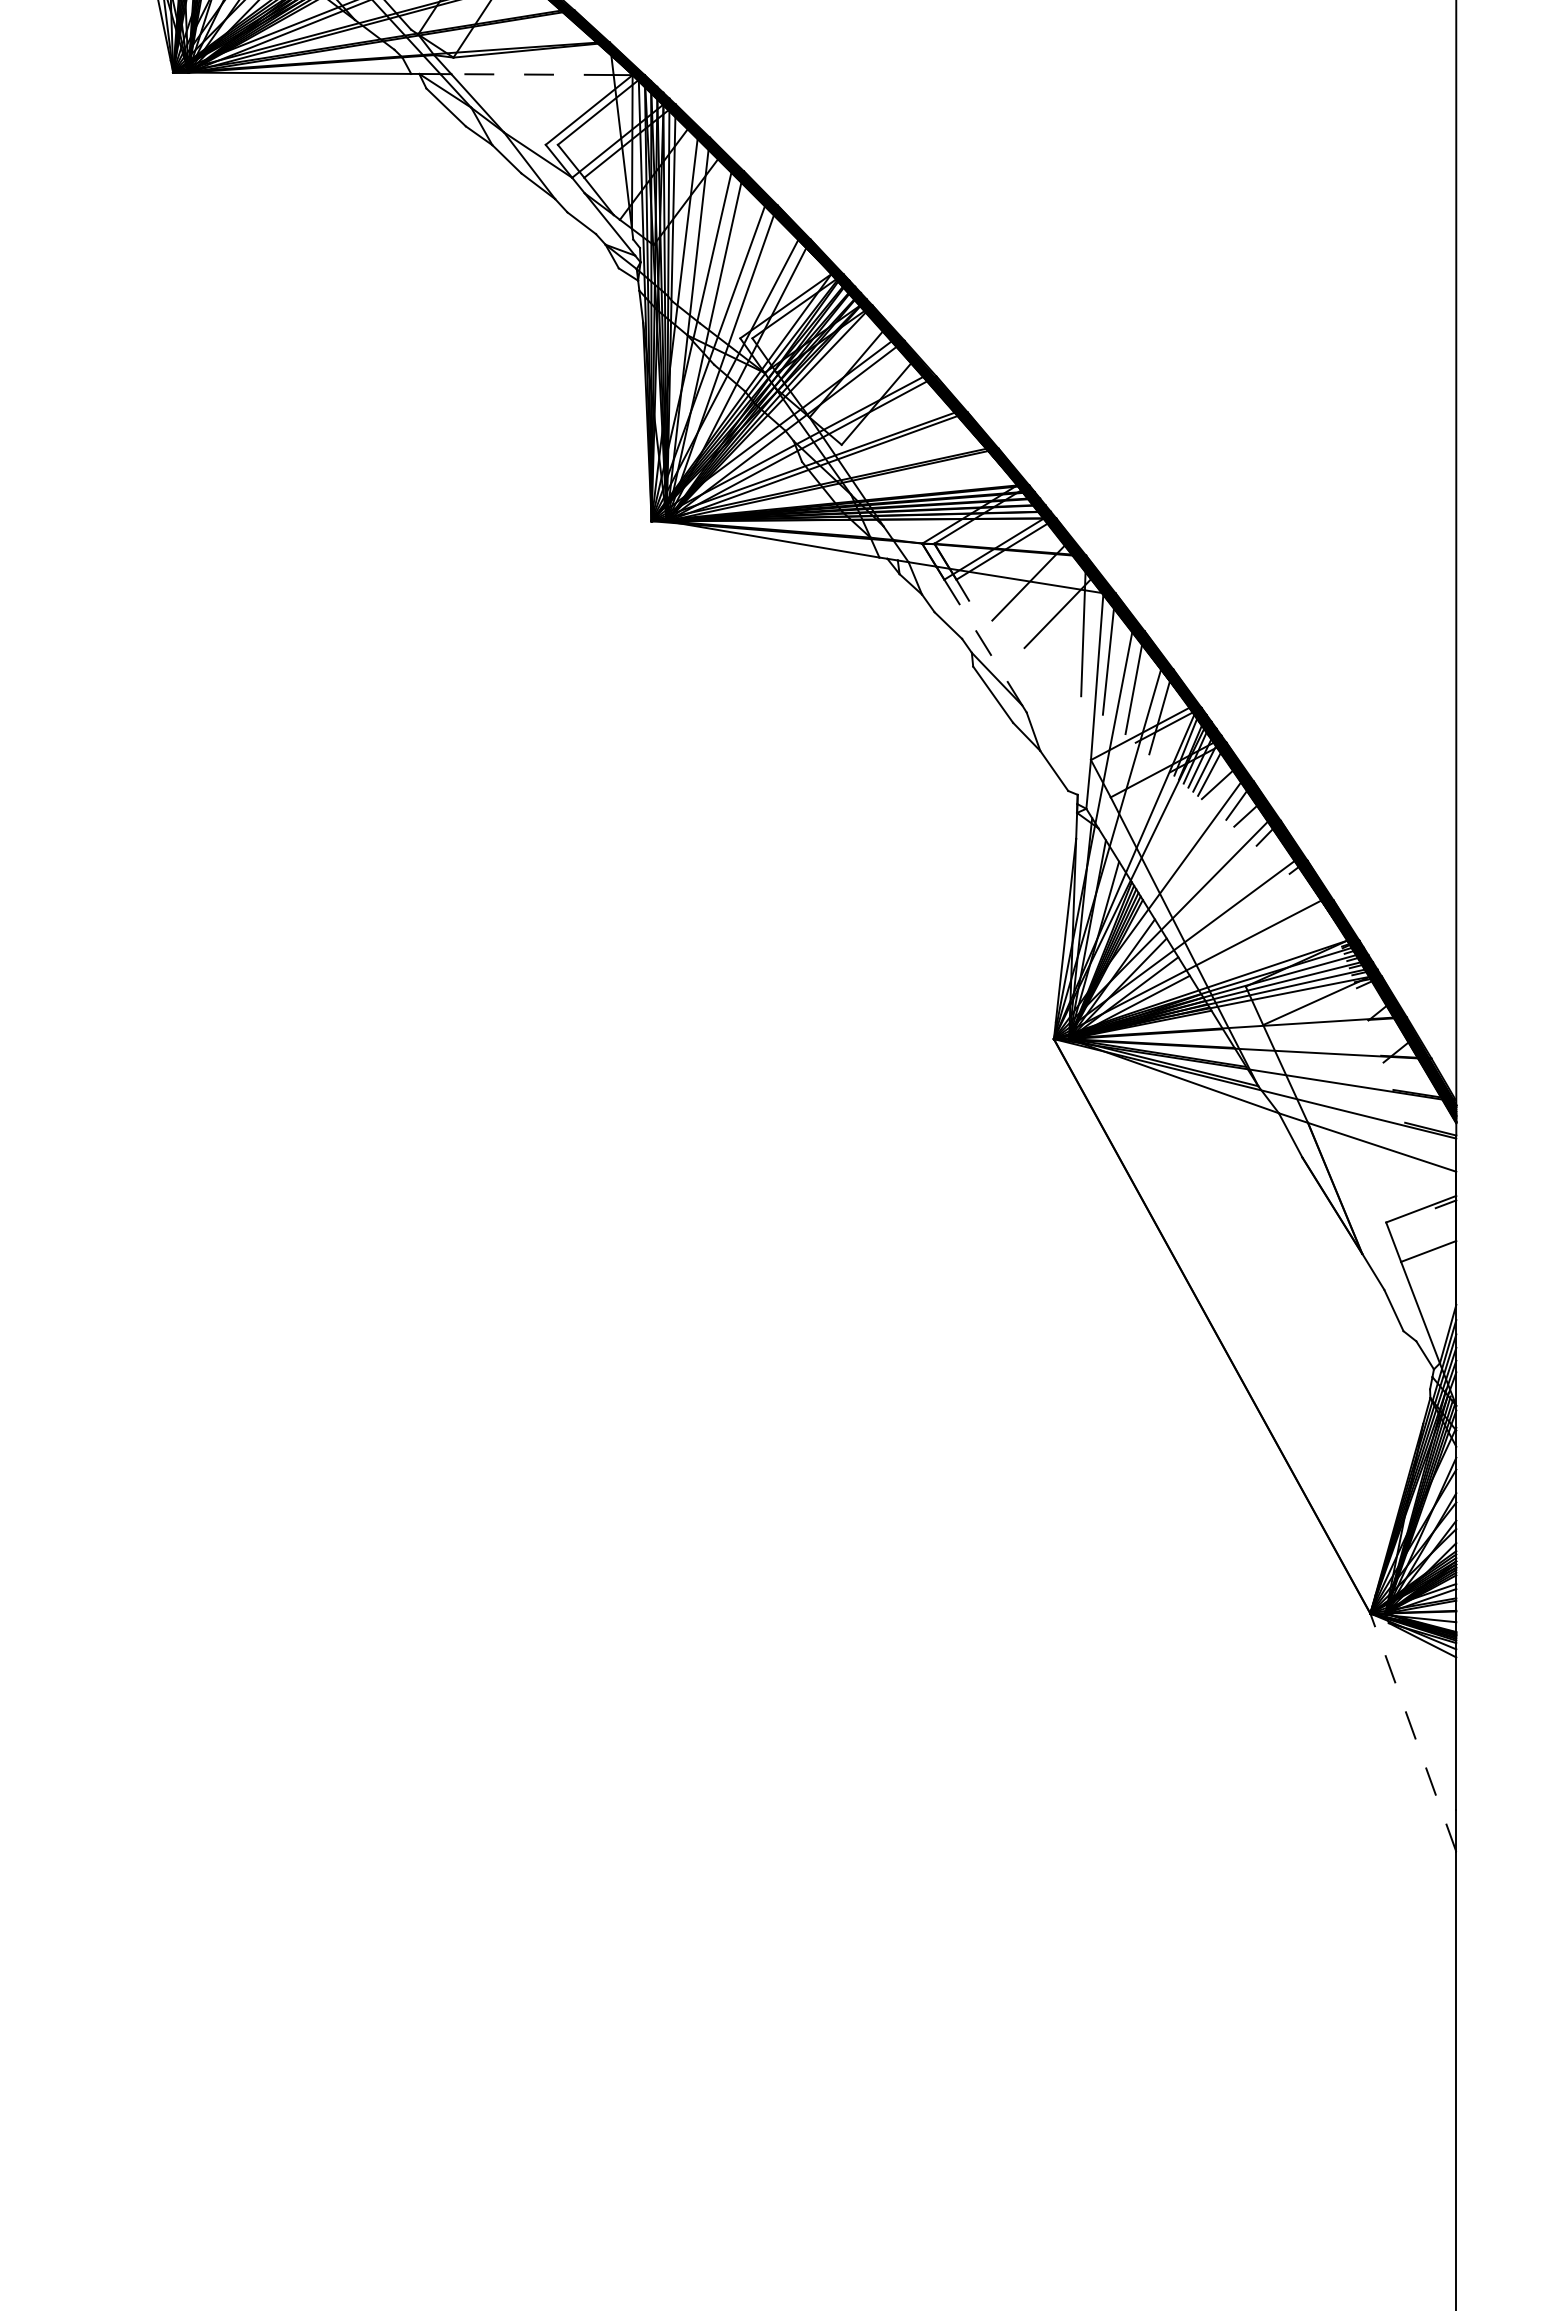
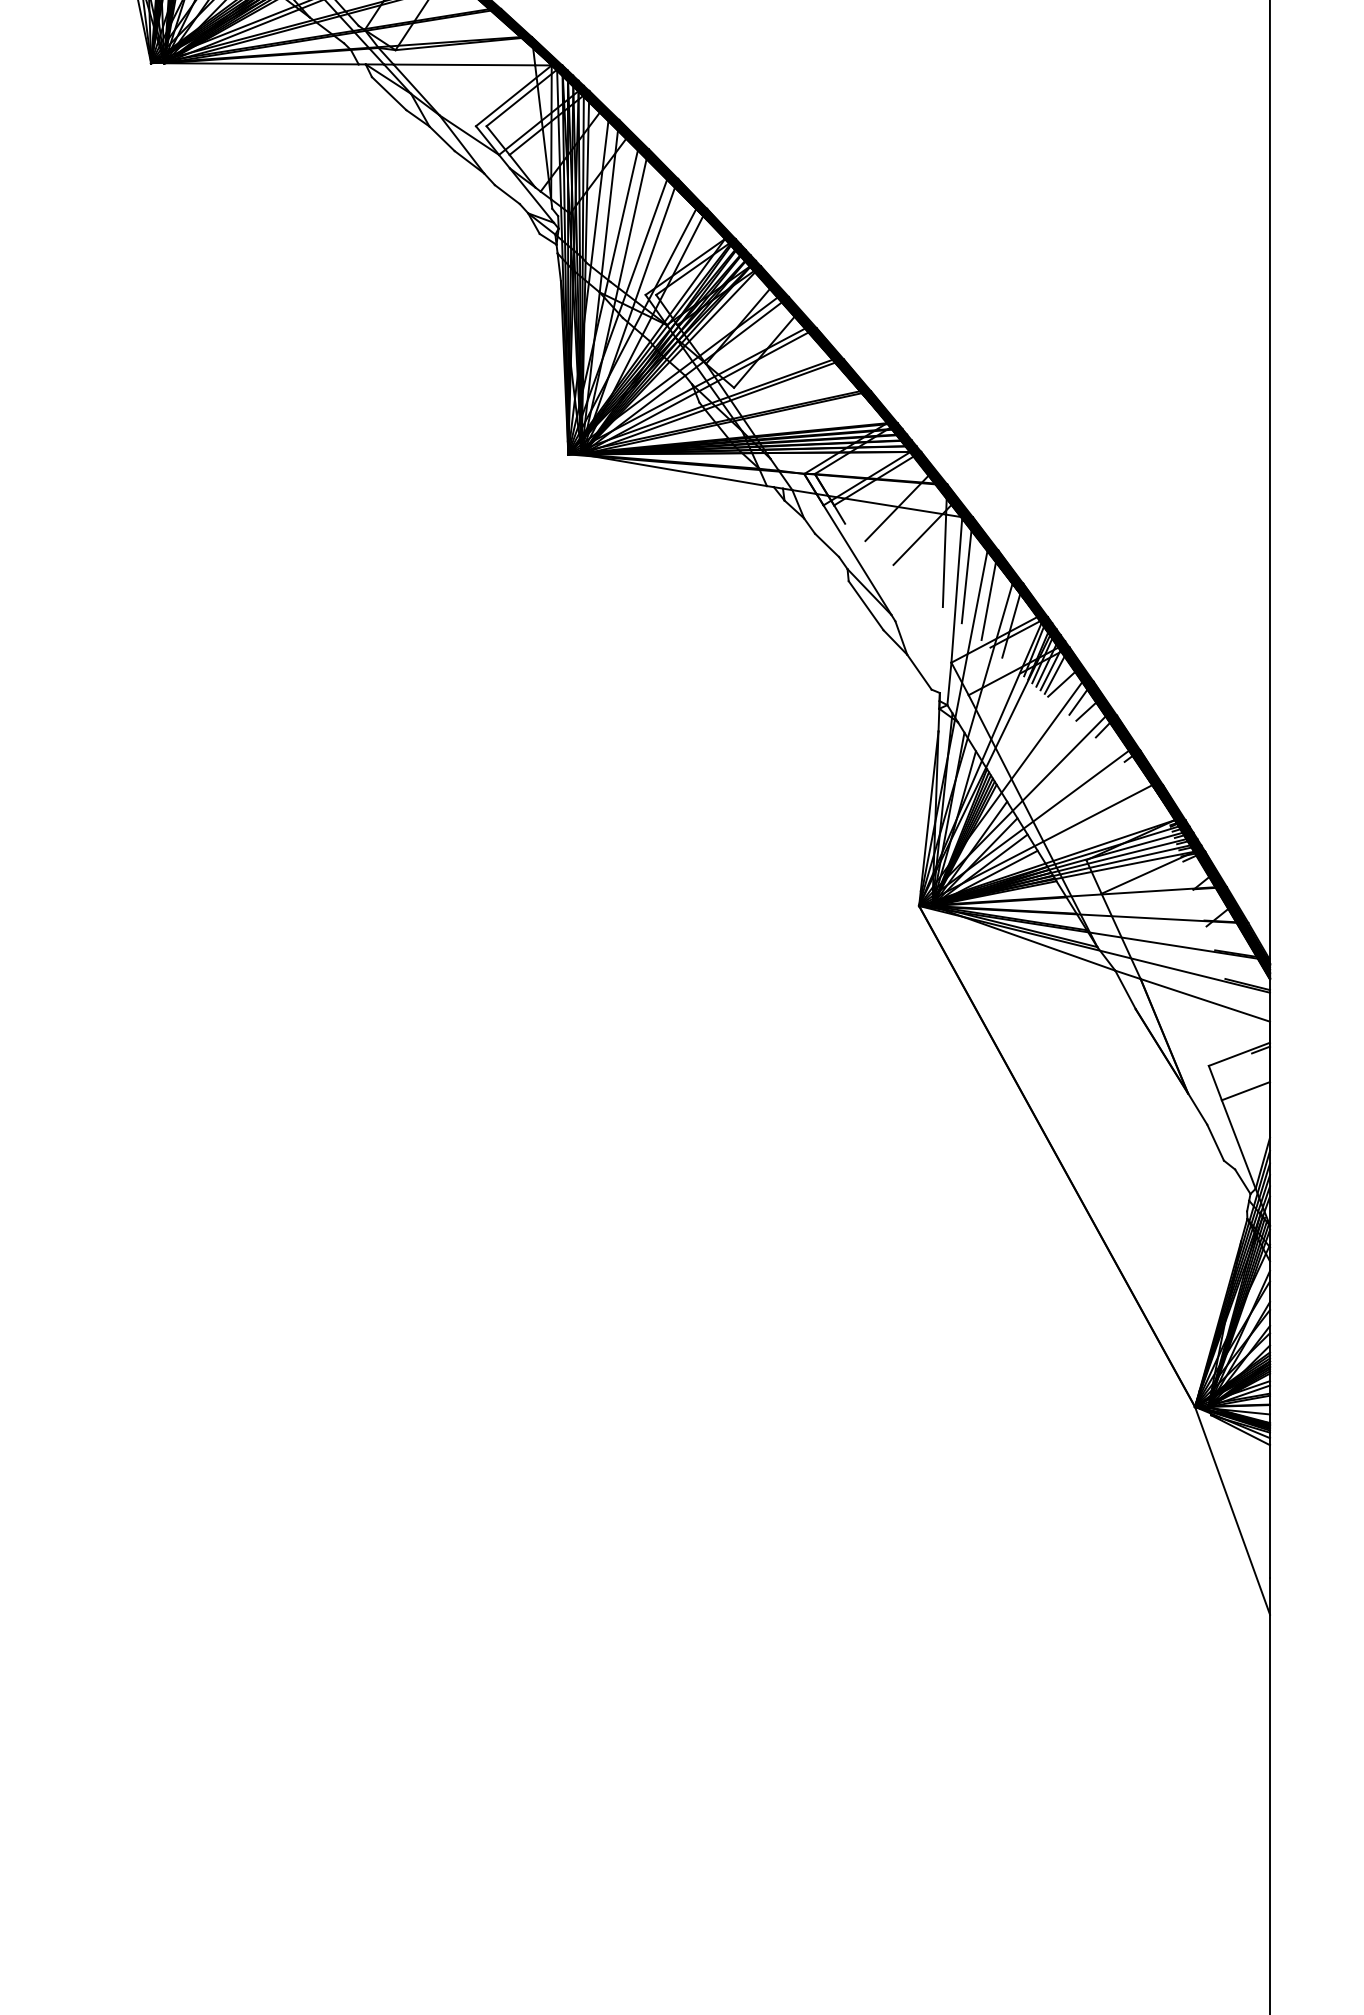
line: (532, 74) -> (464, 64), dashed -> solid
line: (983, 642) -> (857, 560), dashed -> solid
line: (1413, 1732) -> (1232, 1510), dashed -> solid

